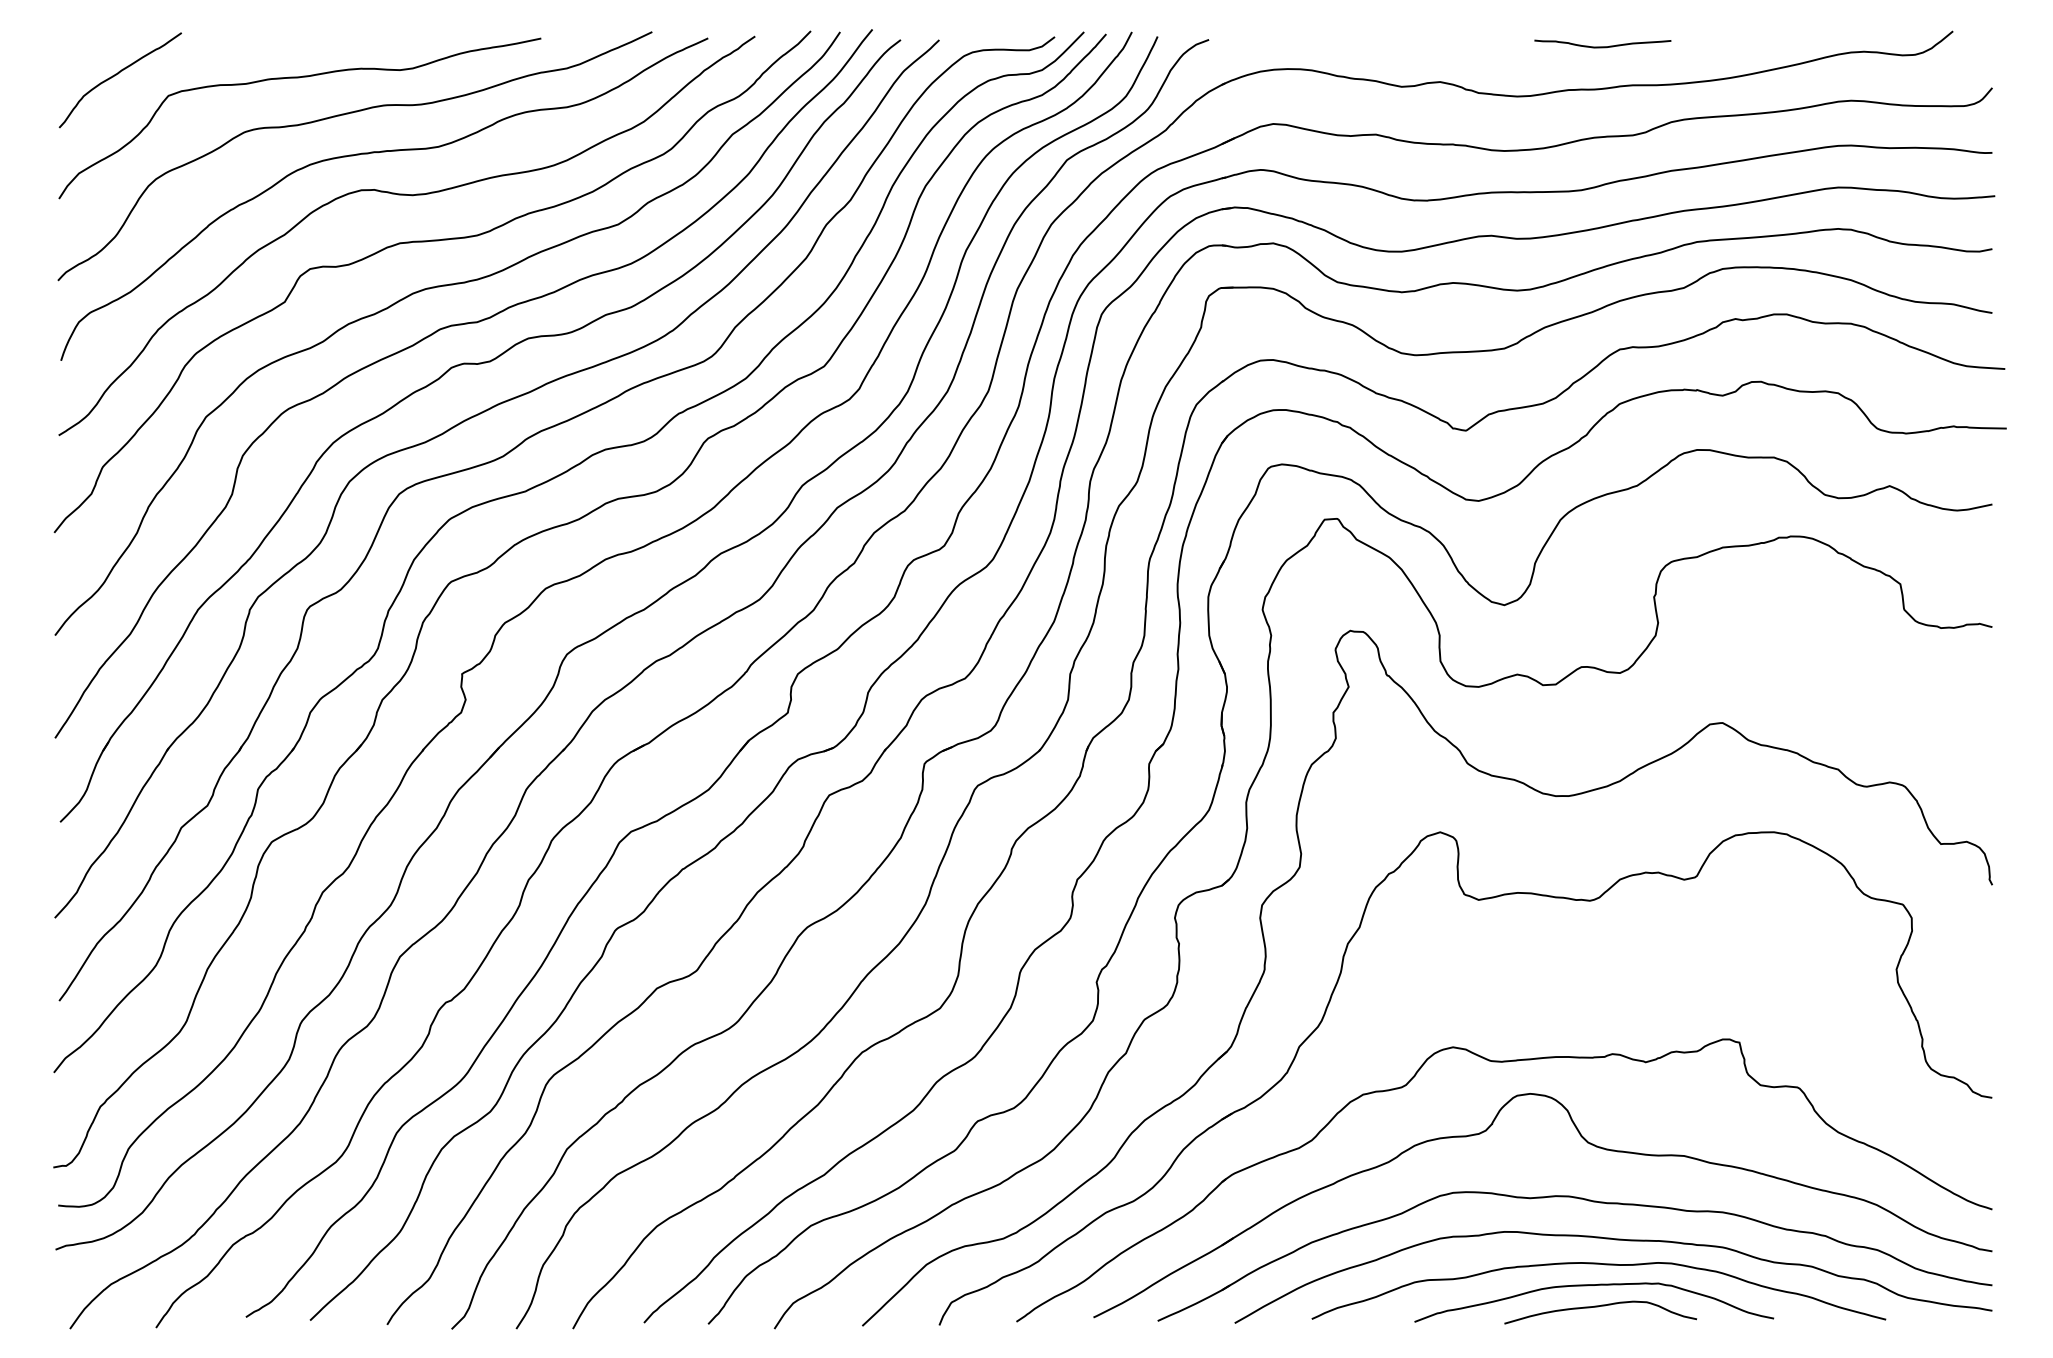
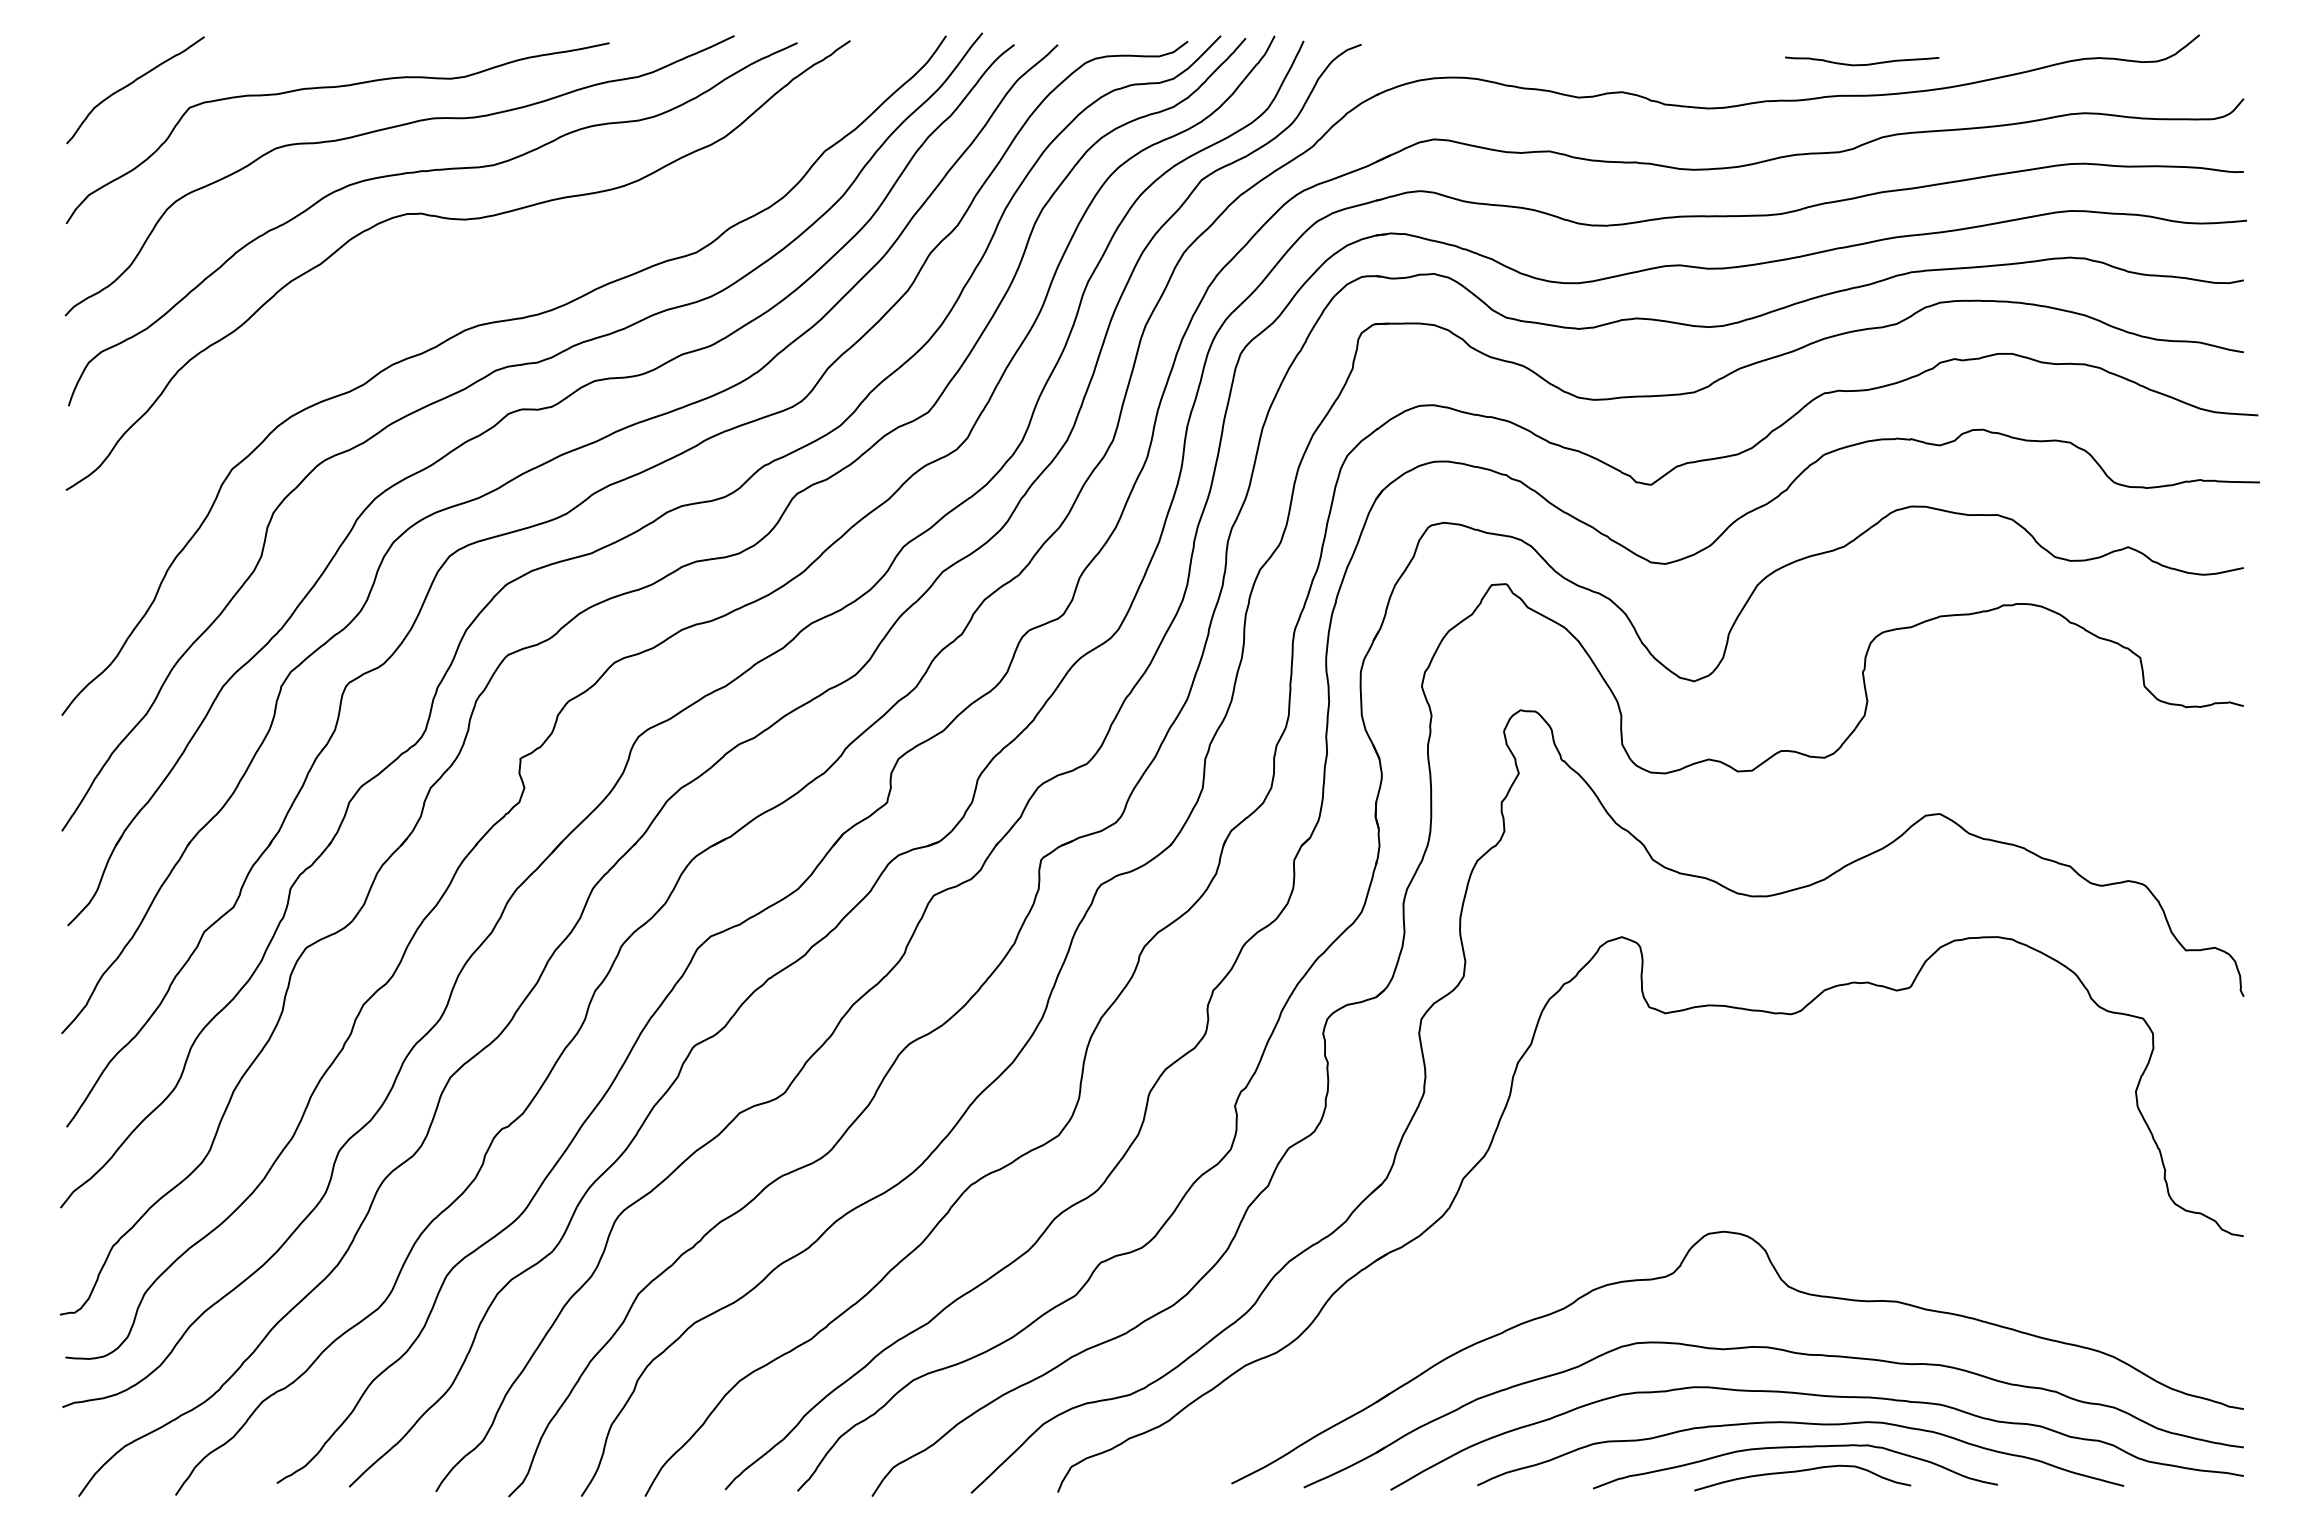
curve: (1603, 46) -> (1862, 64), moved
curve: (429, 242) -> (483, 272), removed
part: (1503, 1062) -> (1693, 1196), removed

